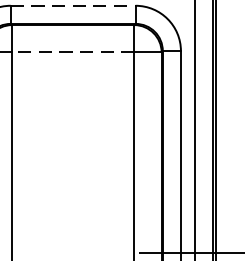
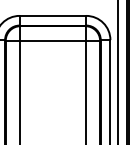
line: (74, 5) -> (53, 15), dashed -> solid
line: (72, 51) -> (52, 40), dashed -> solid

